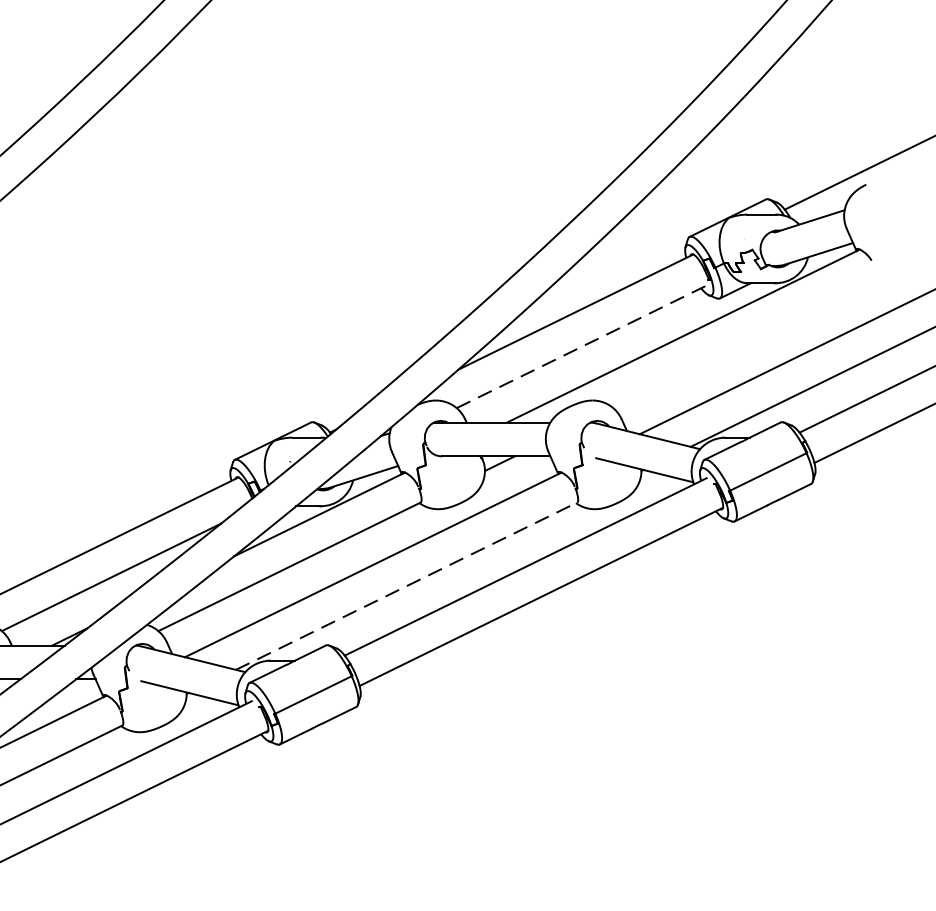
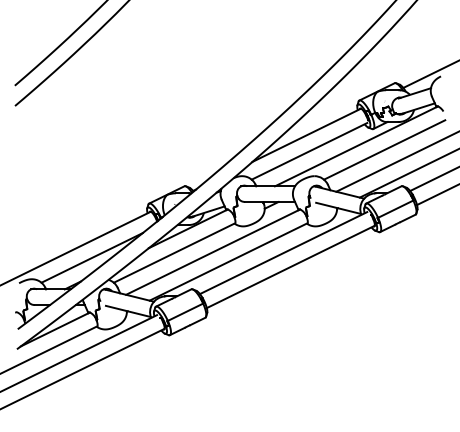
line: (744, 342) -> (384, 149), added
line: (581, 347) -> (309, 151), dashed -> solid
line: (406, 585) -> (228, 261), dashed -> solid

